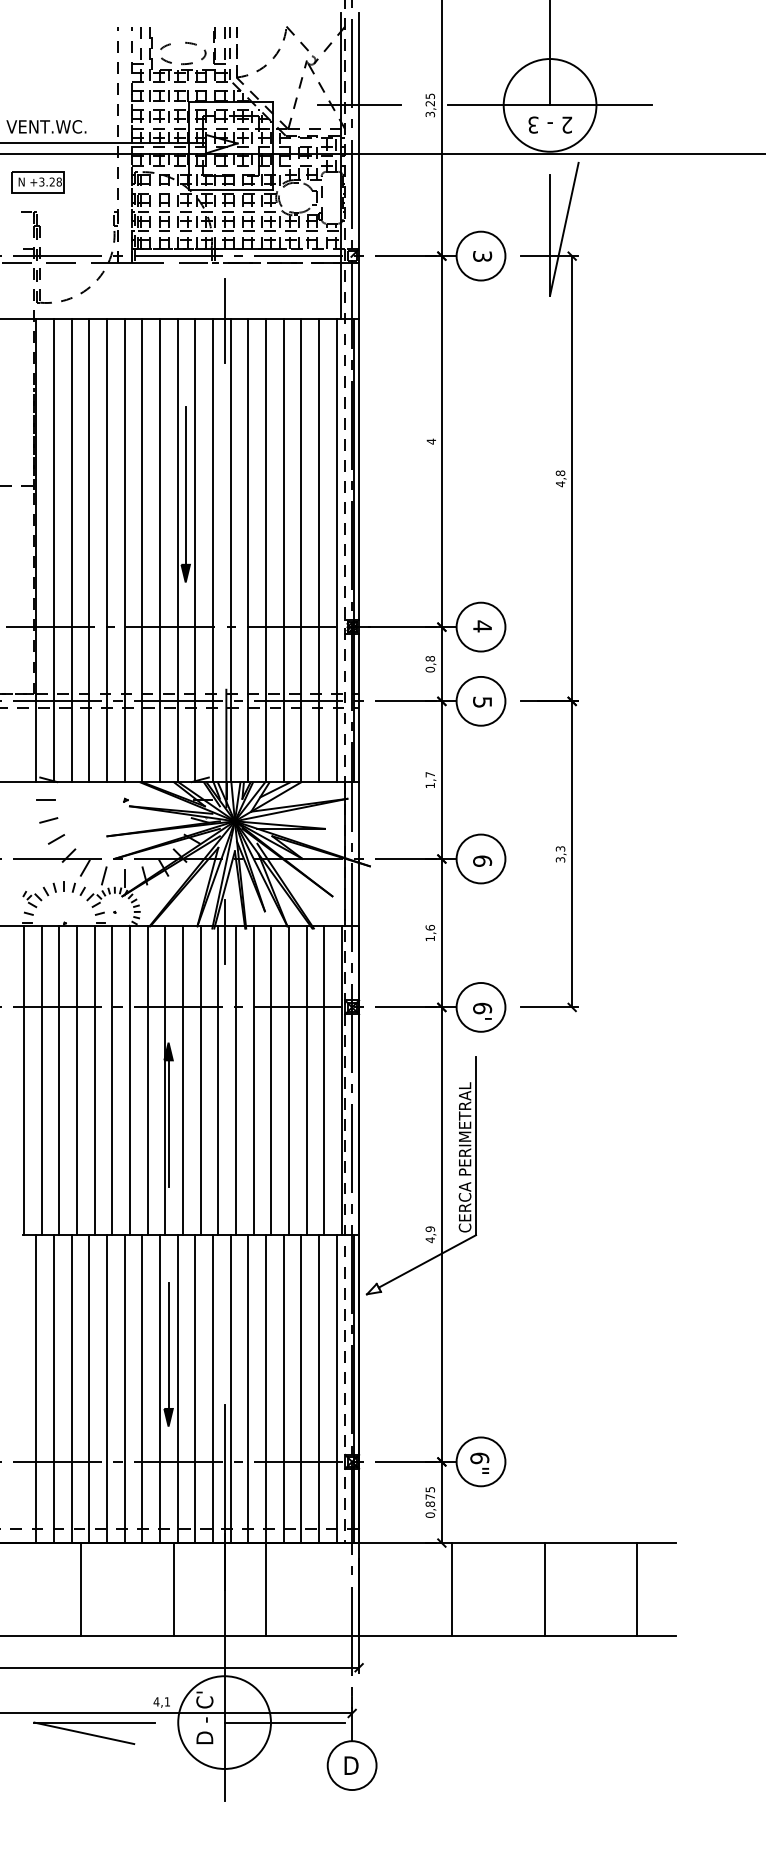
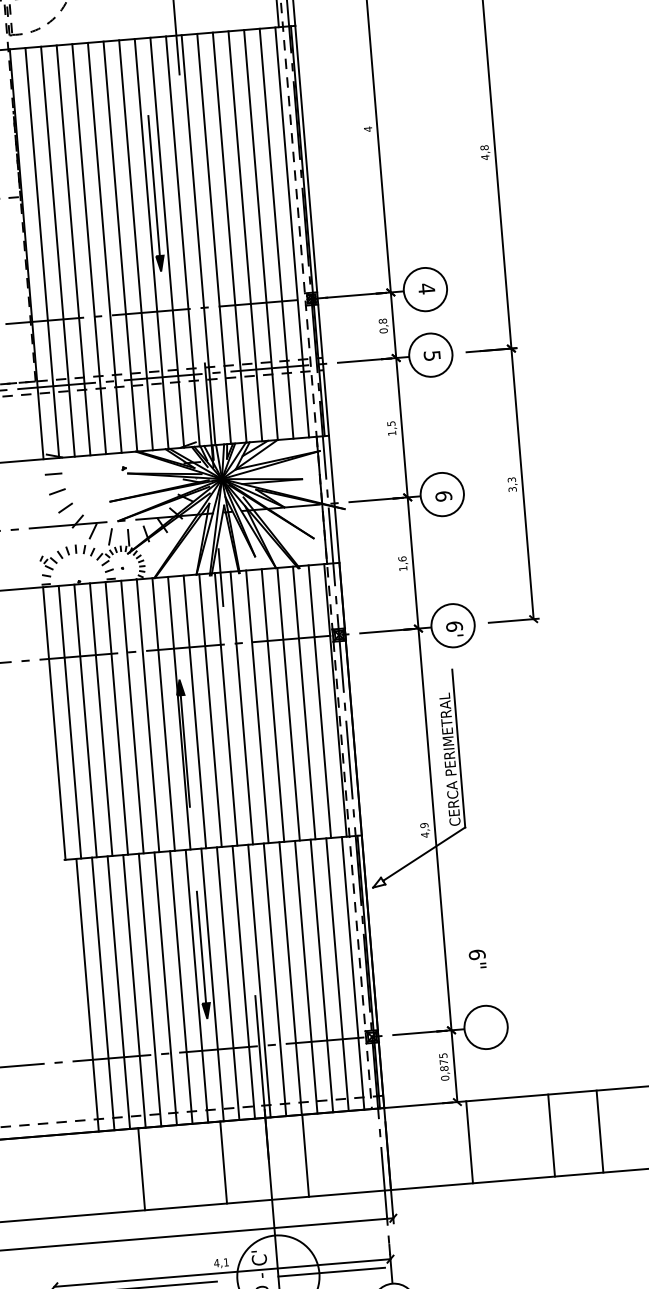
text: (430, 774) -> (391, 423), 1,7 -> 1,5
text: (479, 1462) -> (477, 958), moved
line: (637, 1589) -> (600, 1131), moved

